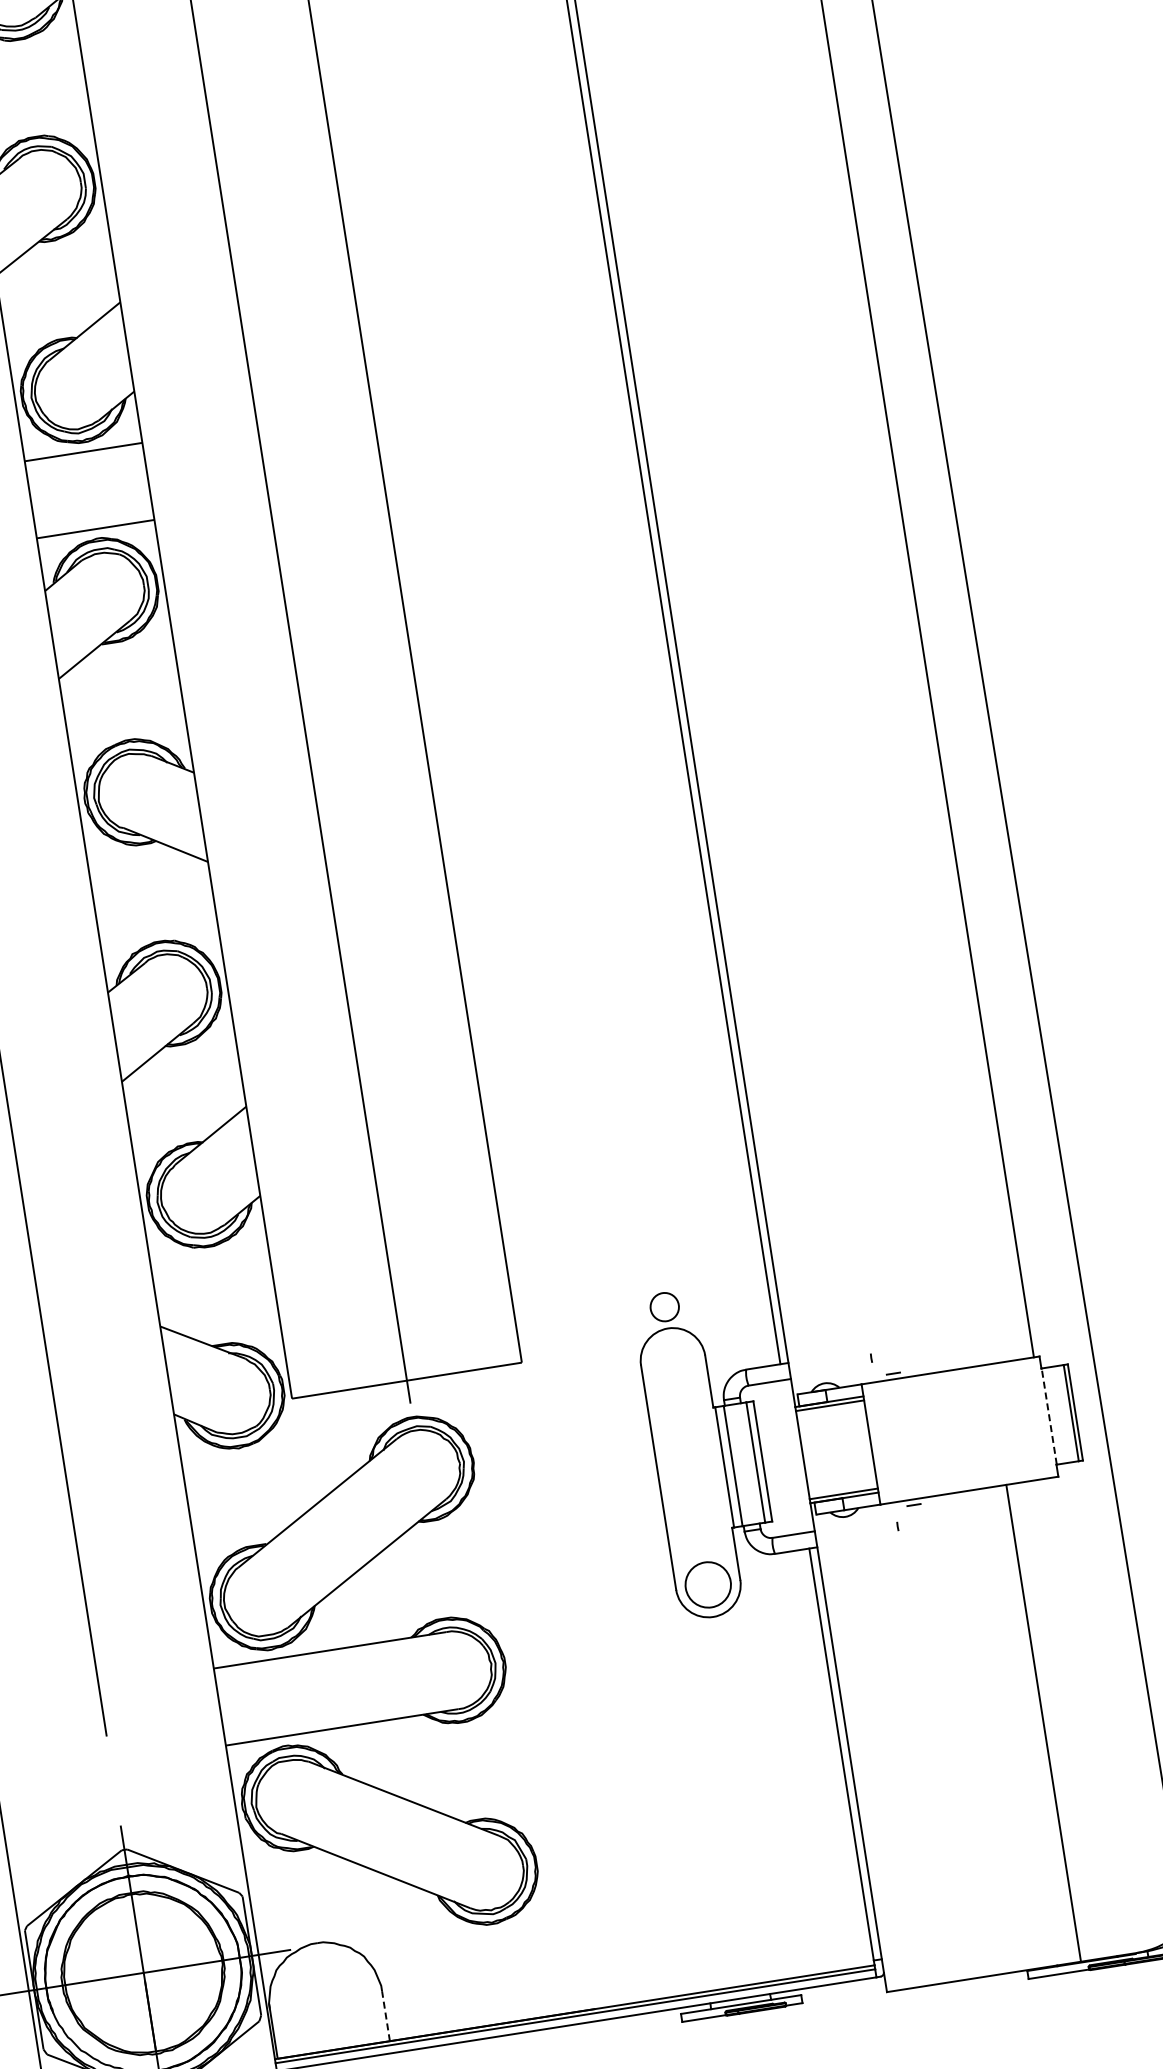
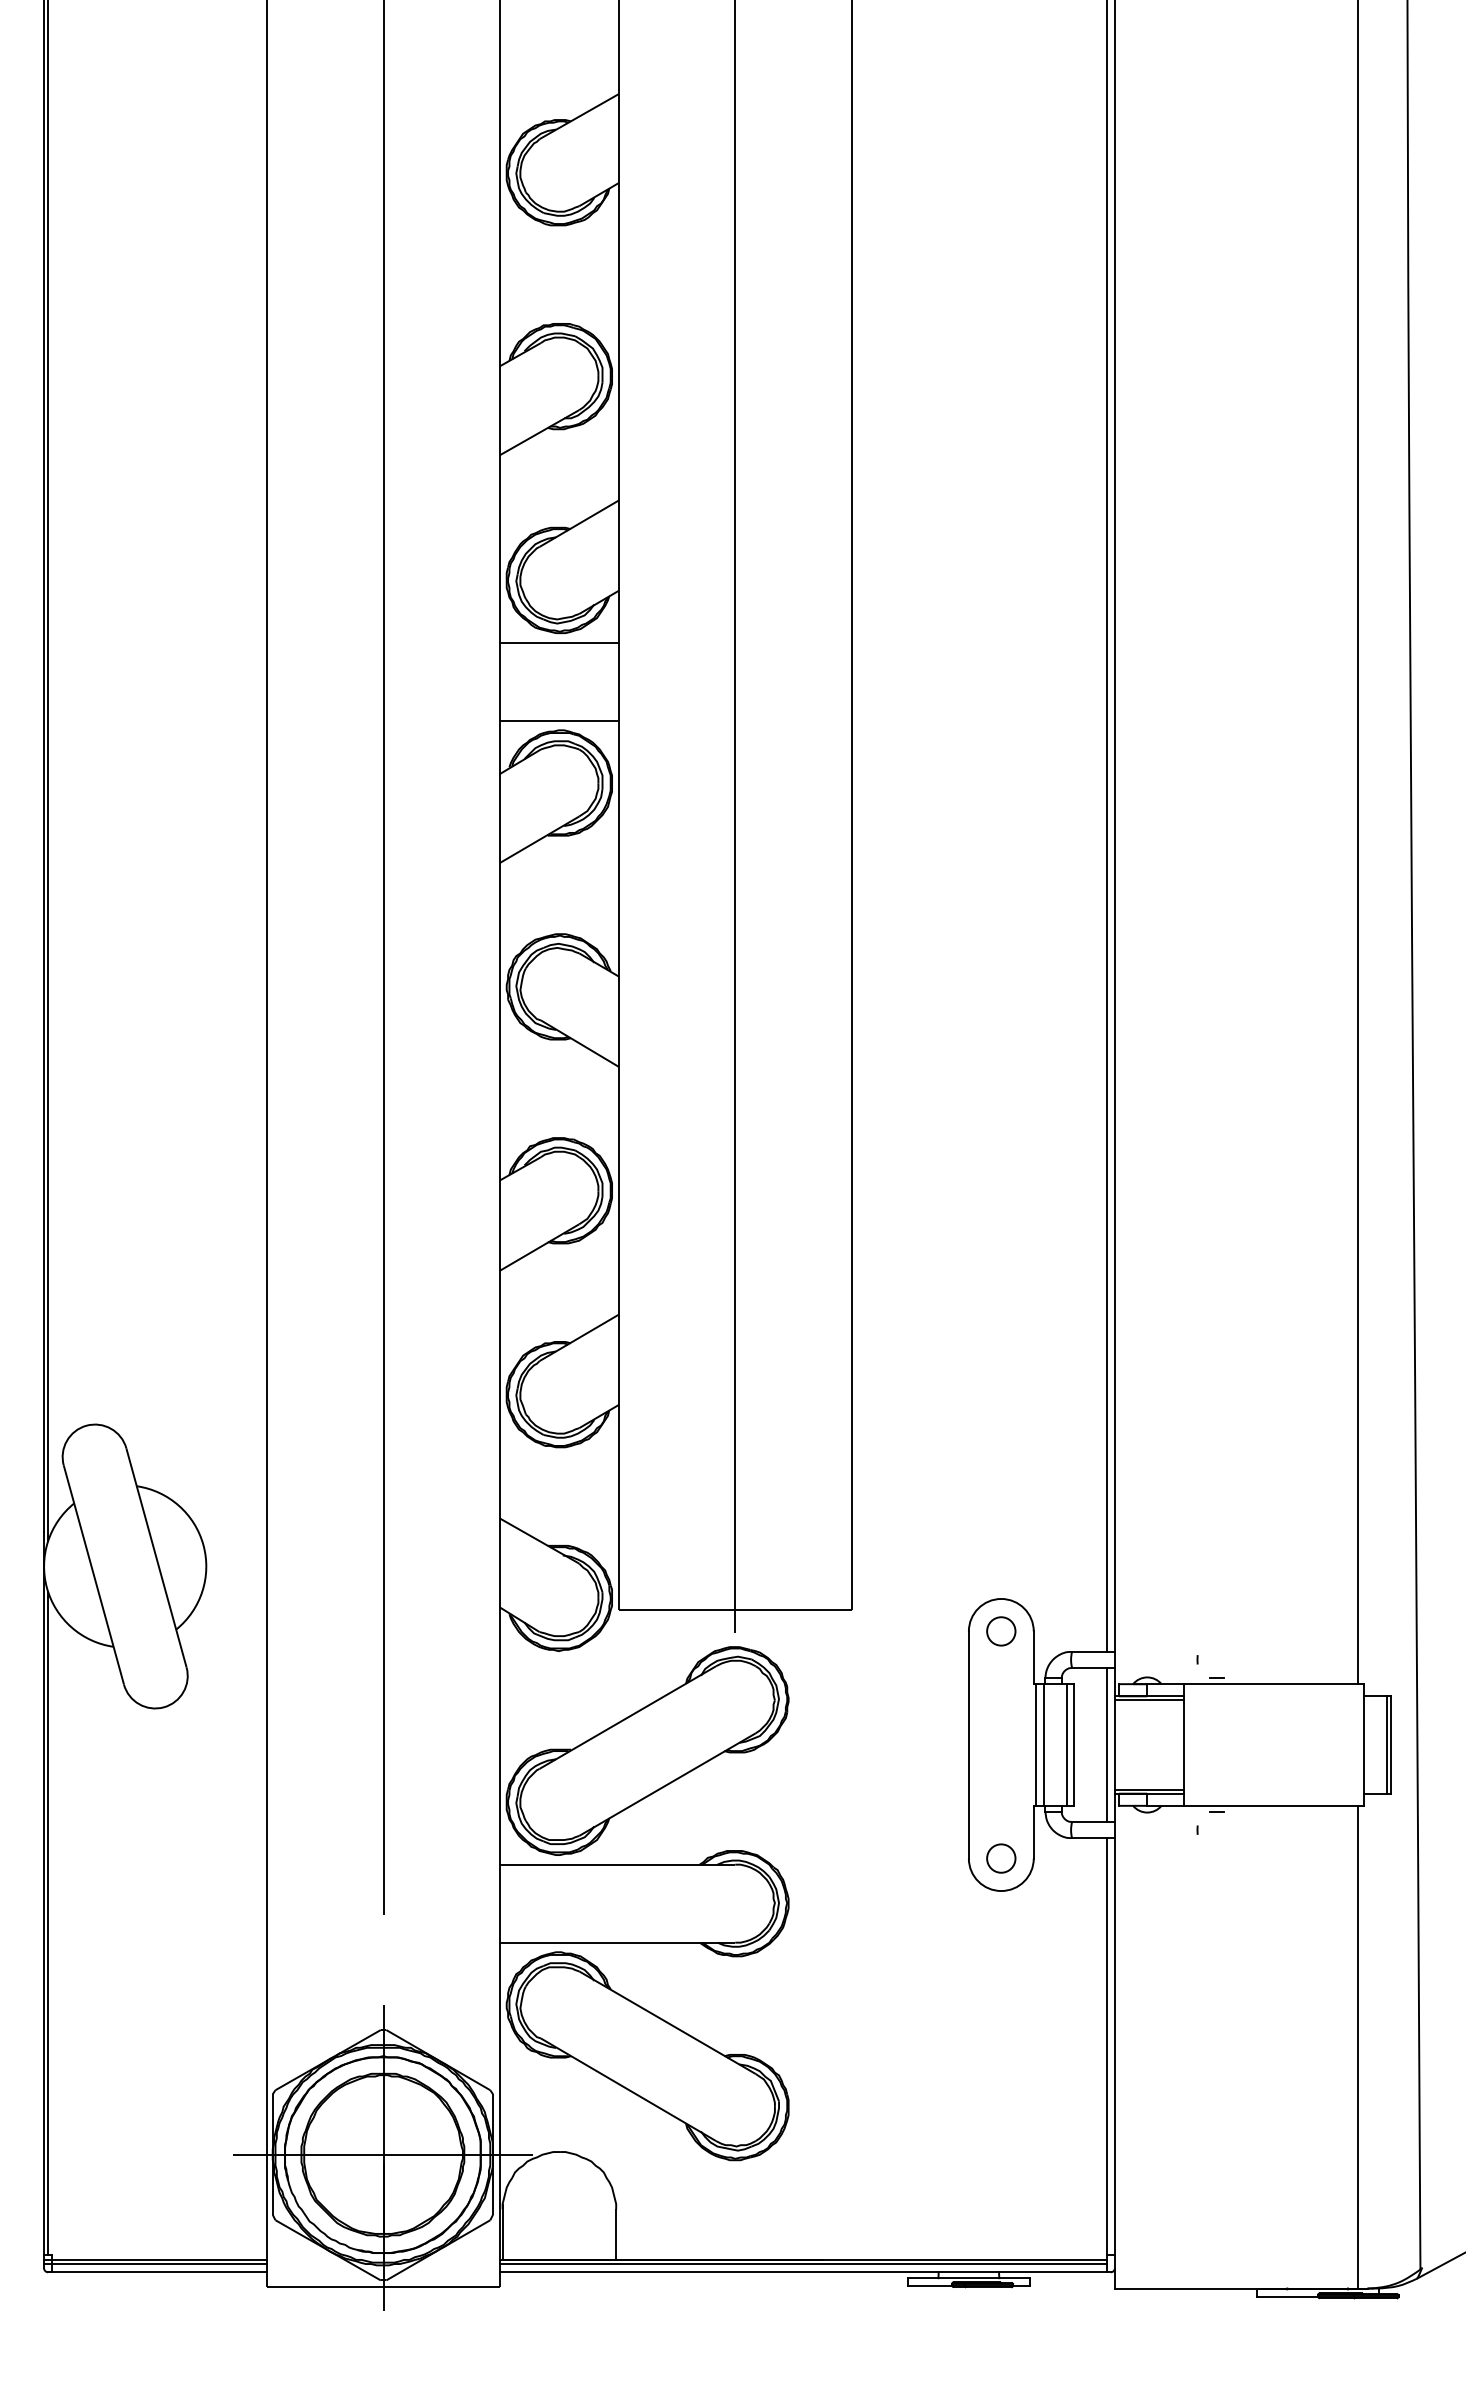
circle: (664, 1307) -> (1001, 1631), moved
line: (1049, 1417) -> (1364, 1745), dashed -> solid
line: (794, 1455) -> (1106, 1744), added
circle: (708, 1584) -> (1001, 1858), size x0.62
line: (1043, 1722) -> (1358, 2046), moved
line: (386, 2015) -> (616, 2234), dashed -> solid

